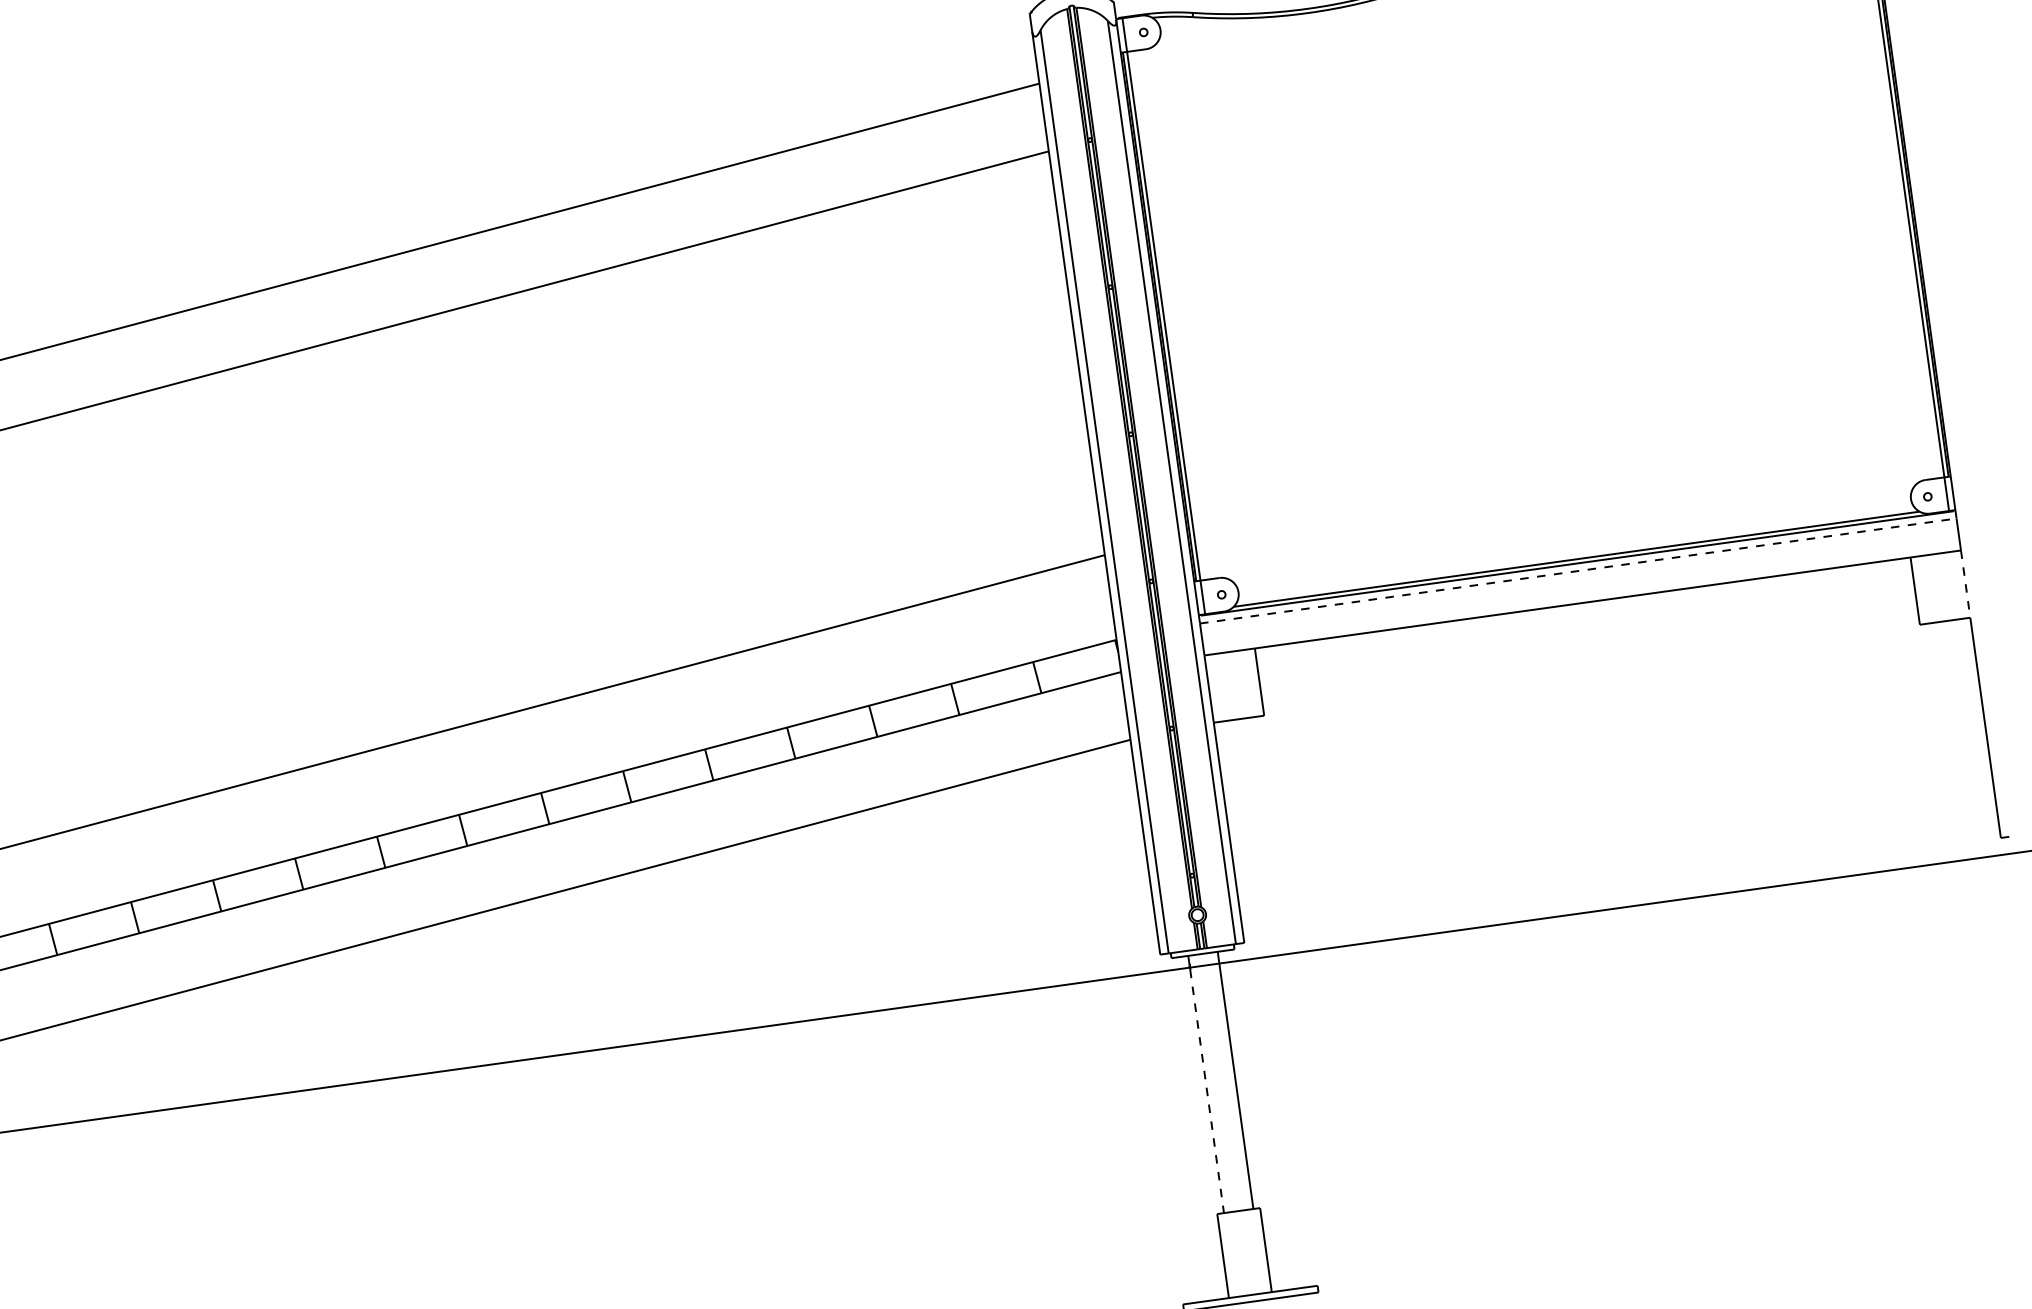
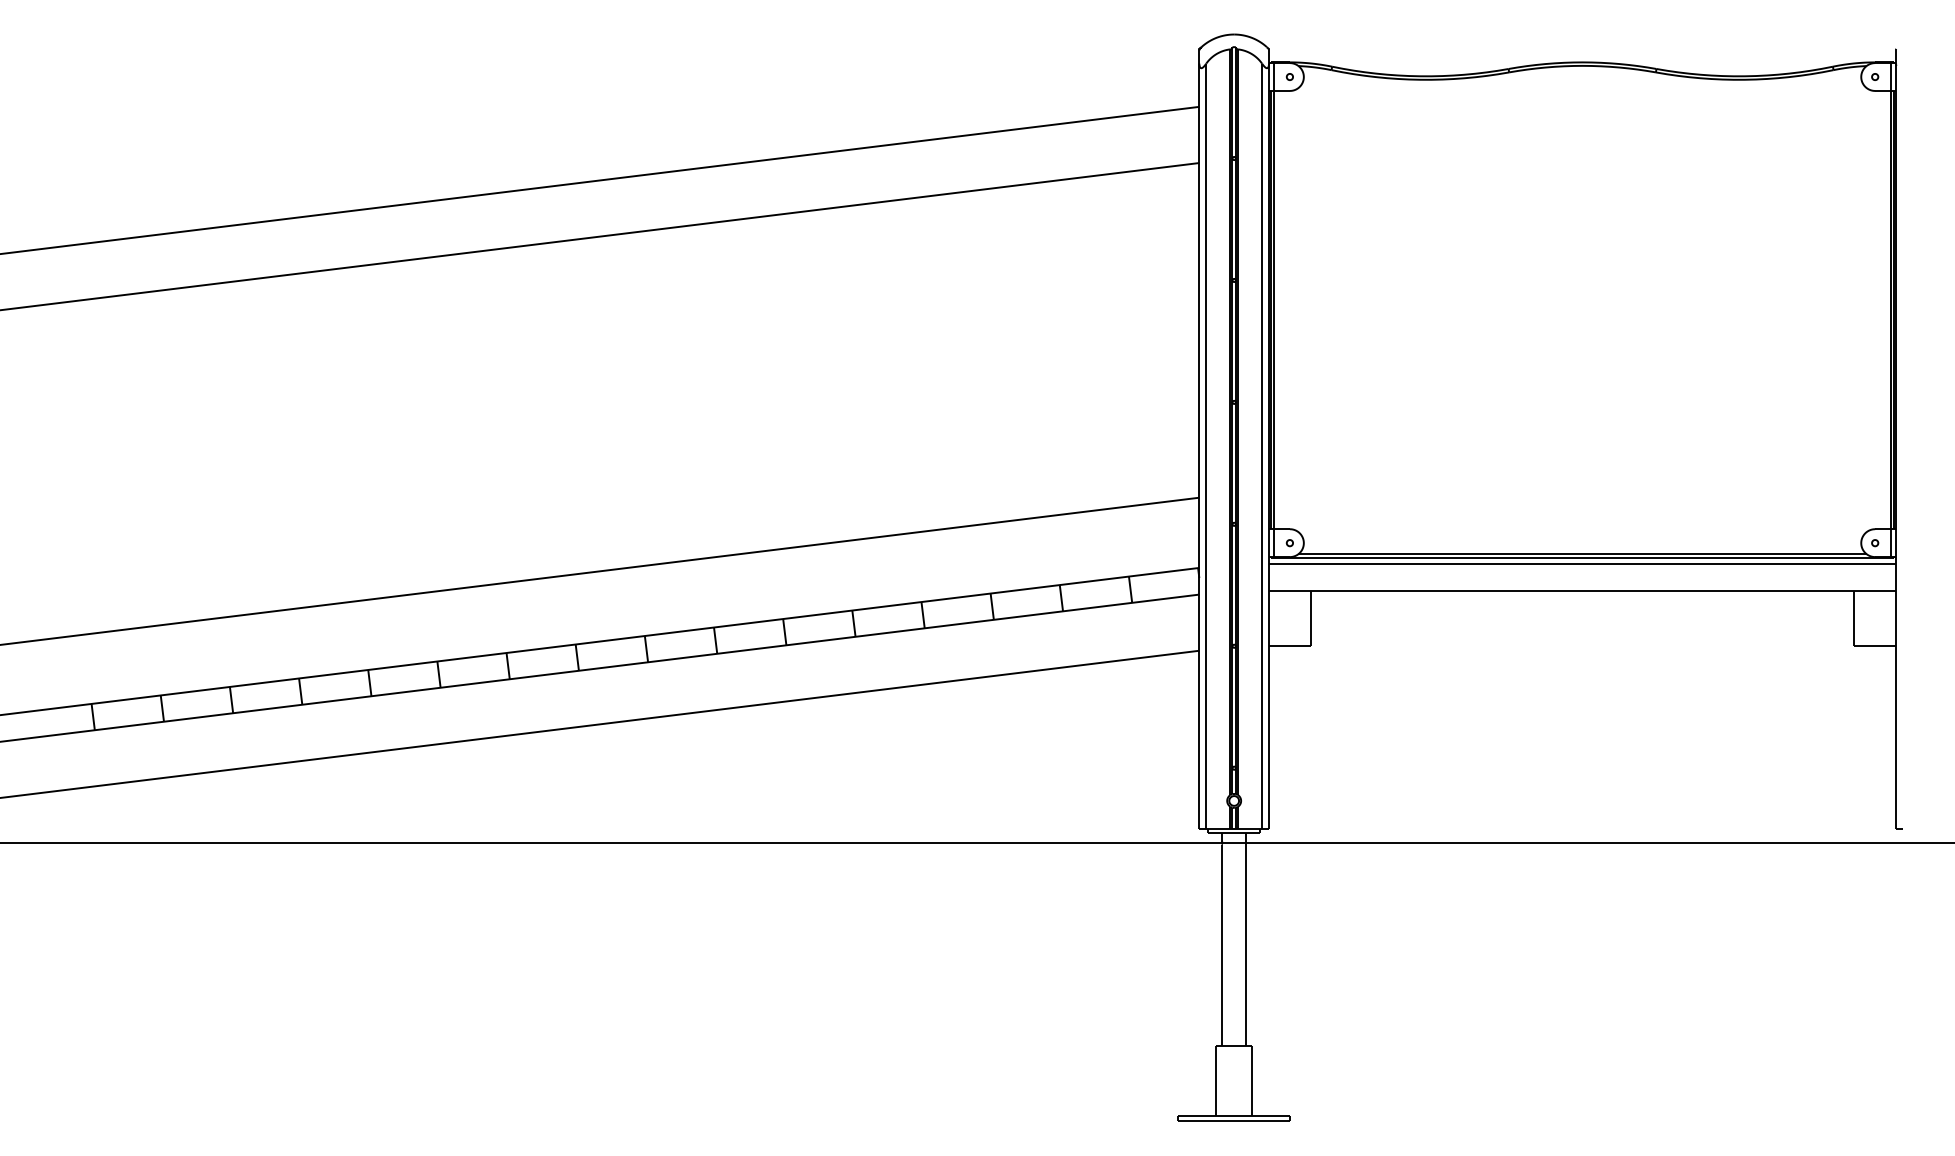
line: (1578, 571) -> (1582, 564), dashed -> solid
line: (1966, 584) -> (1896, 618), dashed -> solid
line: (1206, 1091) -> (1221, 945), dashed -> solid

